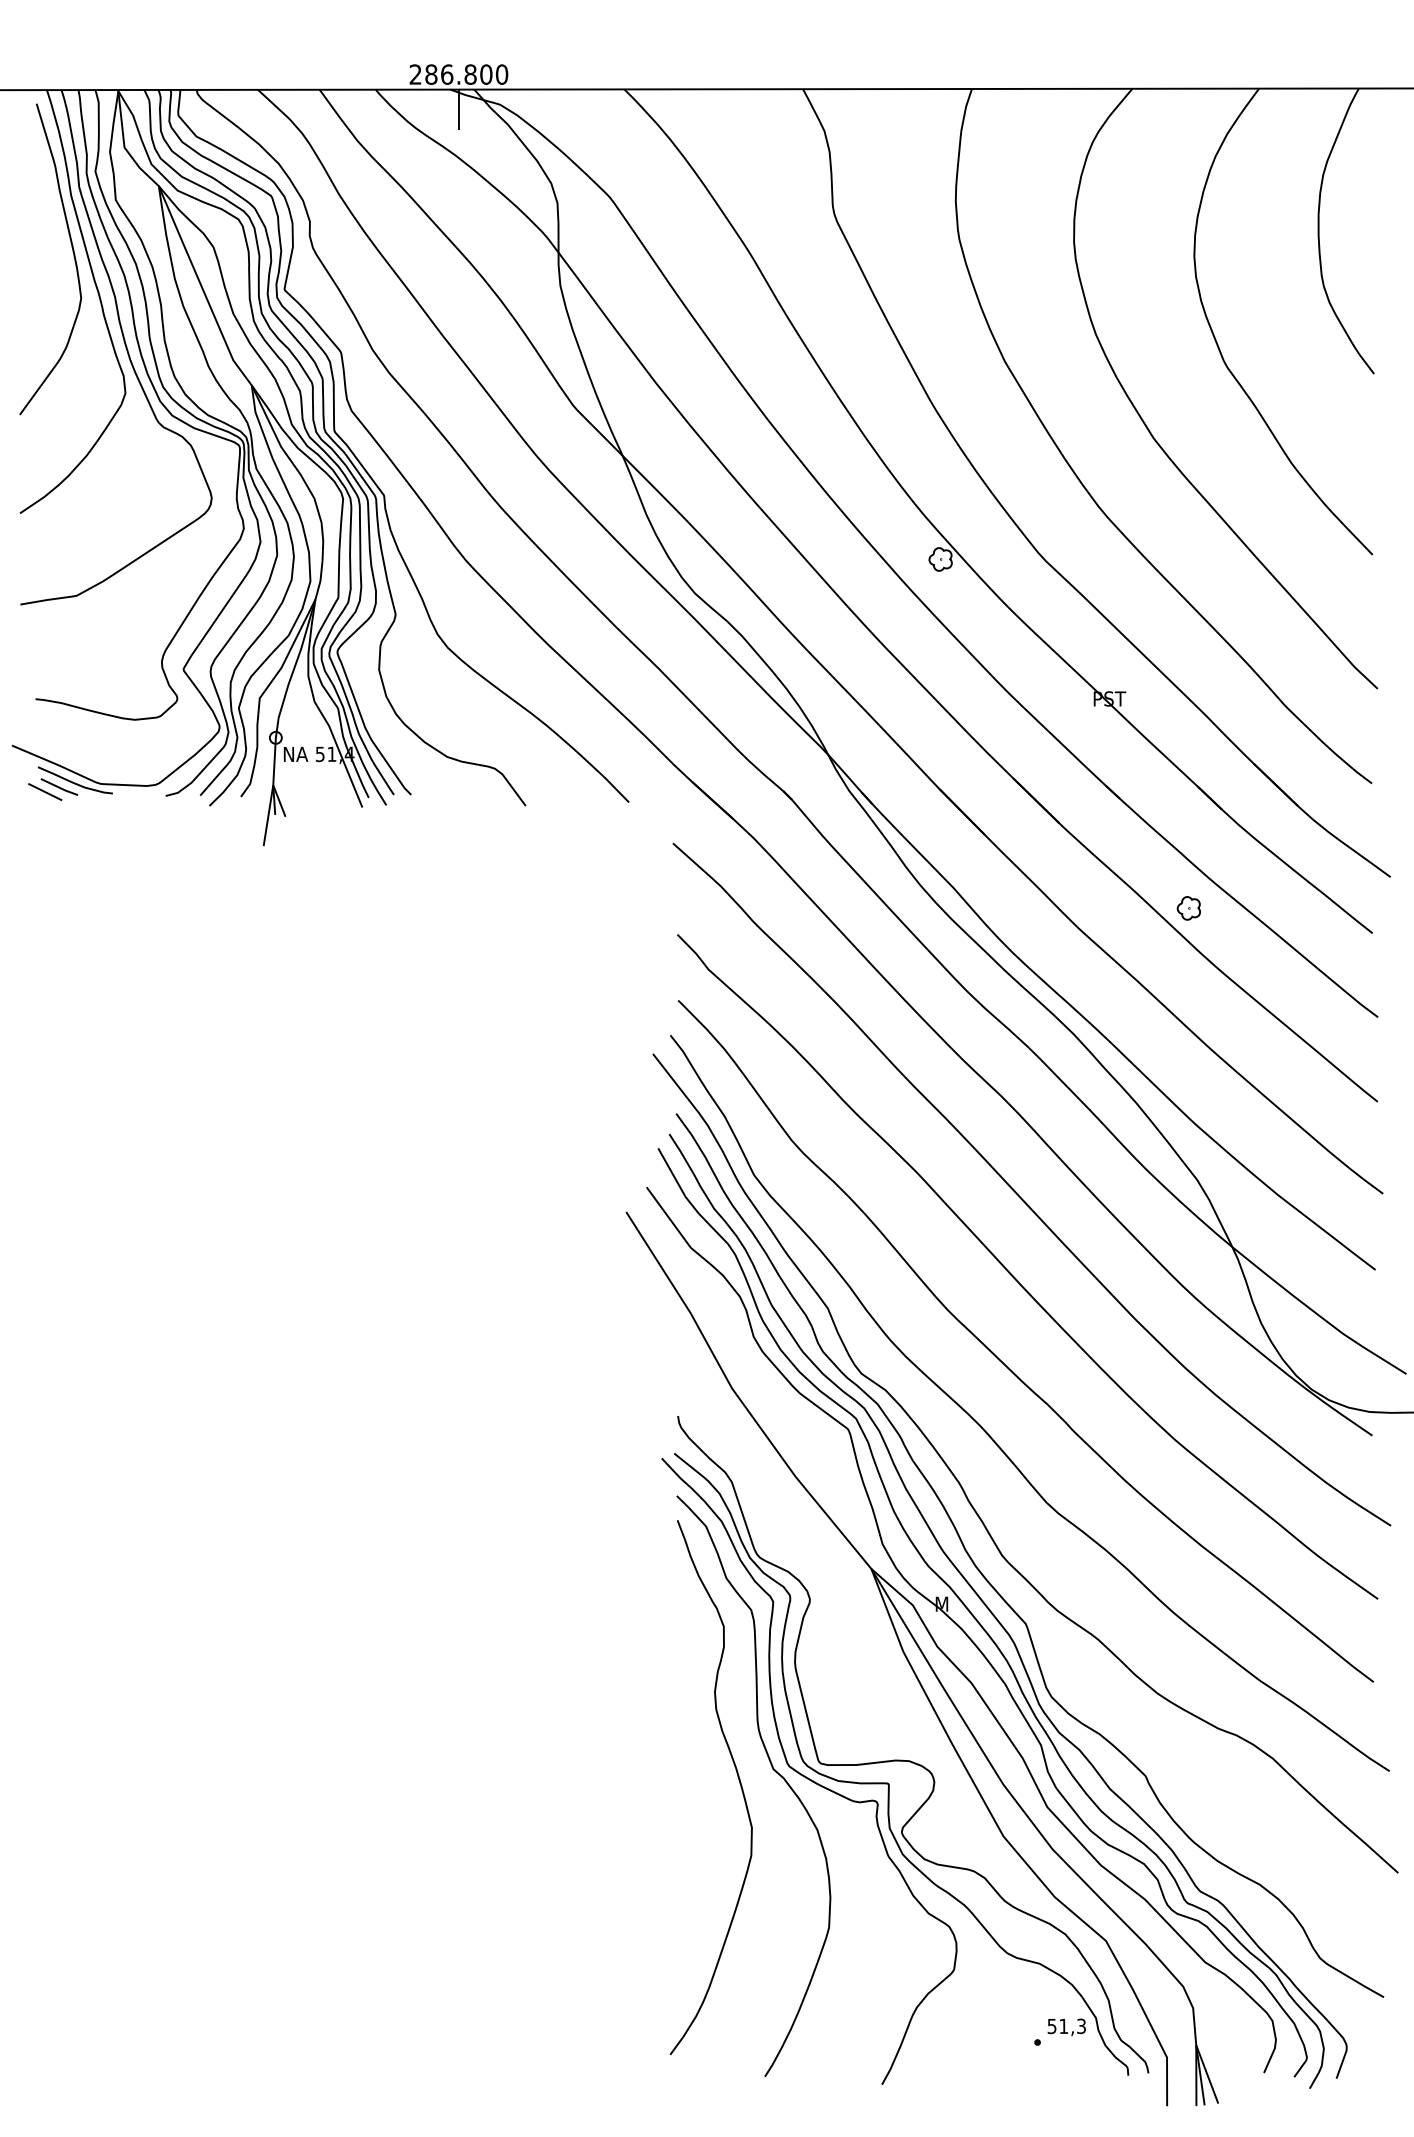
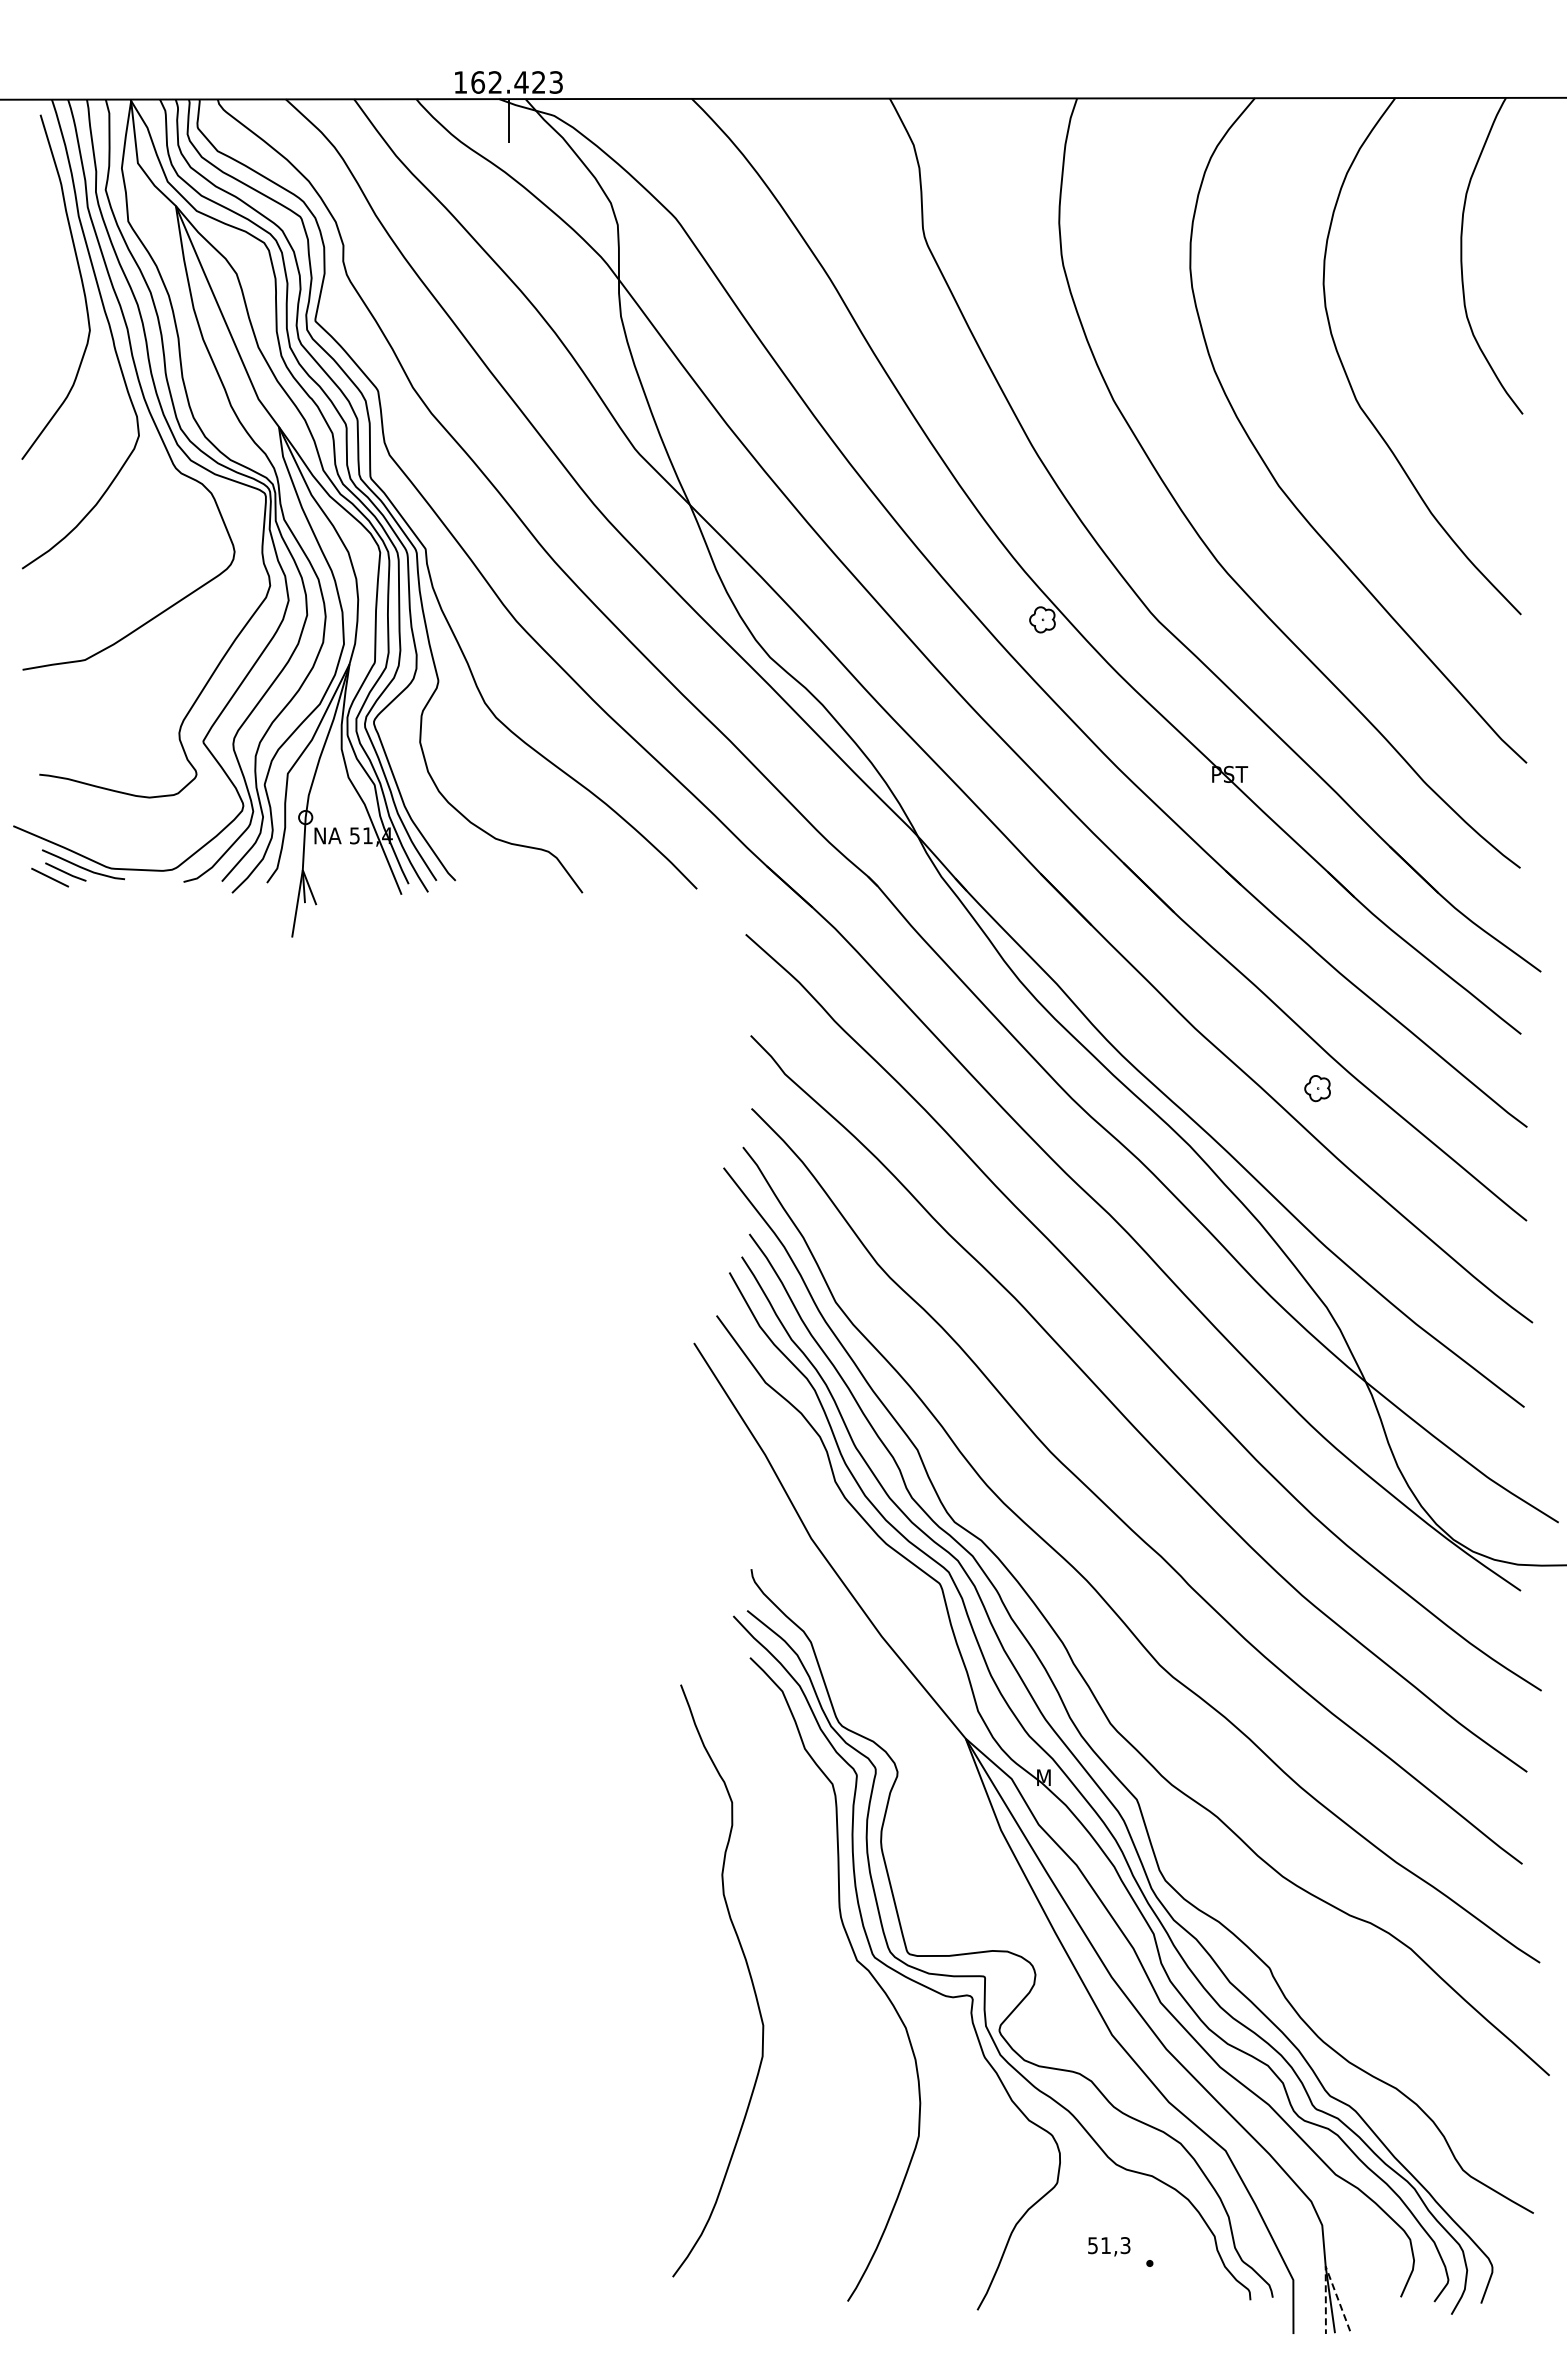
text: (458, 74) -> (508, 82), 286.800 -> 162.423
part: (1188, 908) -> (1317, 1088), moved
curve: (737, 1777) -> (747, 1969), moved
text: (1067, 2027) -> (1109, 2246), moved
line: (1196, 2045) -> (1325, 2266), solid -> dashed

